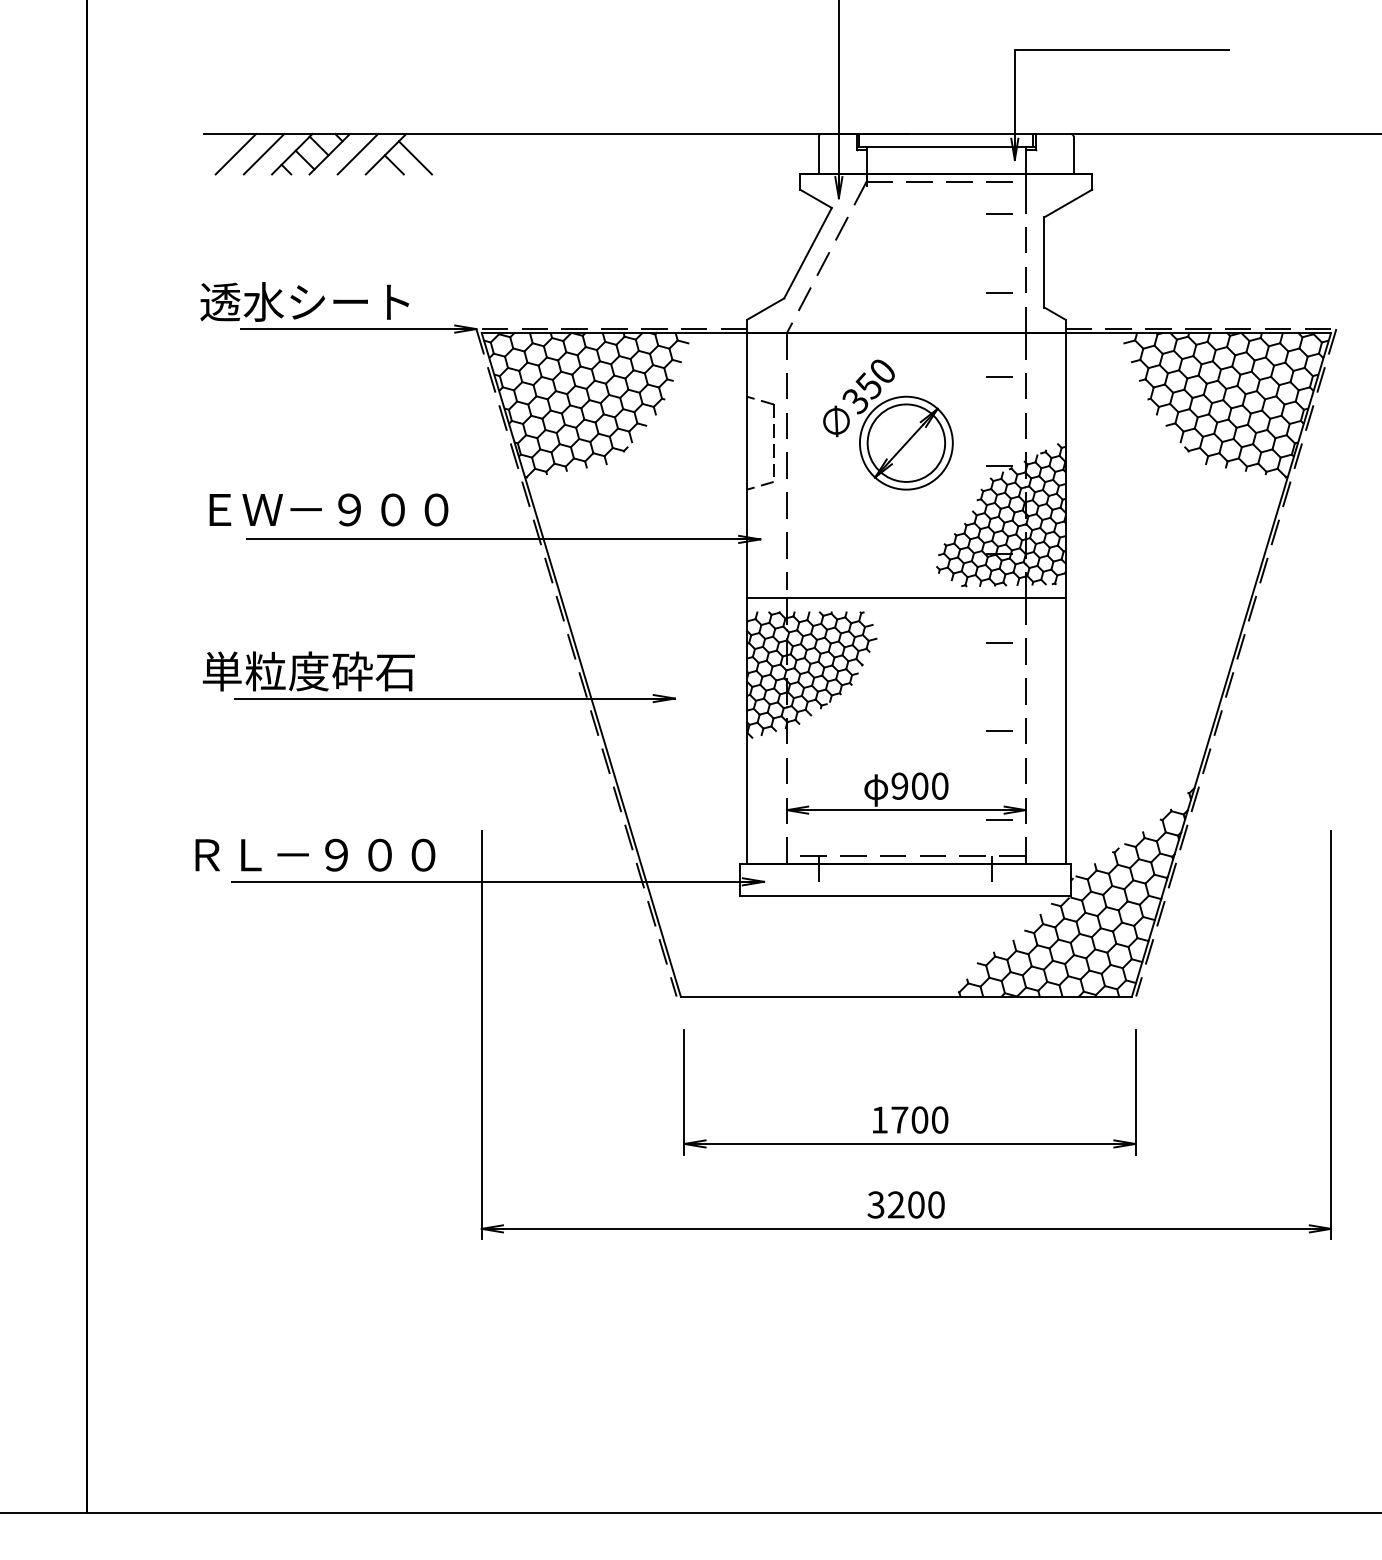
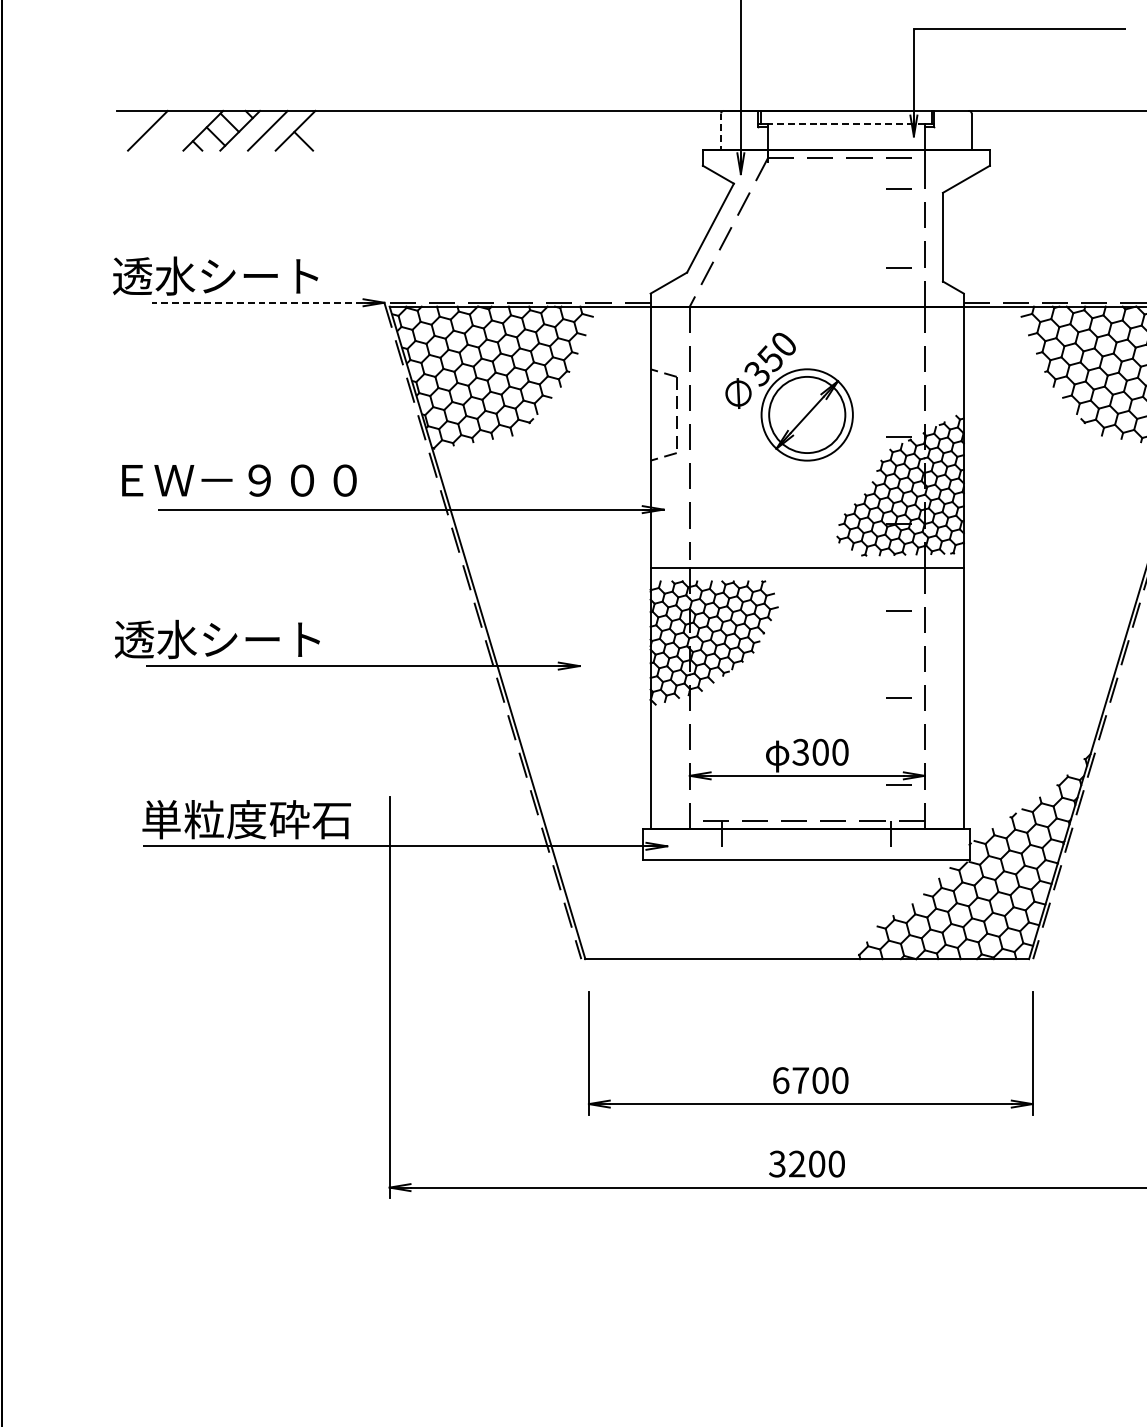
line: (946, 147) -> (846, 124), solid -> dashed
line: (263, 154) -> (175, 131), removed
line: (818, 155) -> (720, 132), solid -> dashed
line: (414, 157) -> (323, 134), removed
line: (358, 329) -> (268, 303), solid -> dashed
line: (999, 376) -> (898, 349), removed
text: (308, 671) -> (219, 639), 単粒度砕石 -> 透水シート
text: (899, 785) -> (800, 751), 900 -> 300
text: (318, 854) -> (229, 819), ＲＬ－９００ -> 単粒度砕石
text: (879, 1119) -> (780, 1080), 1700 -> 6700

